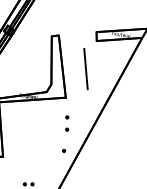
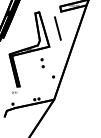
part: (66, 124) -> (42, 63), moved

